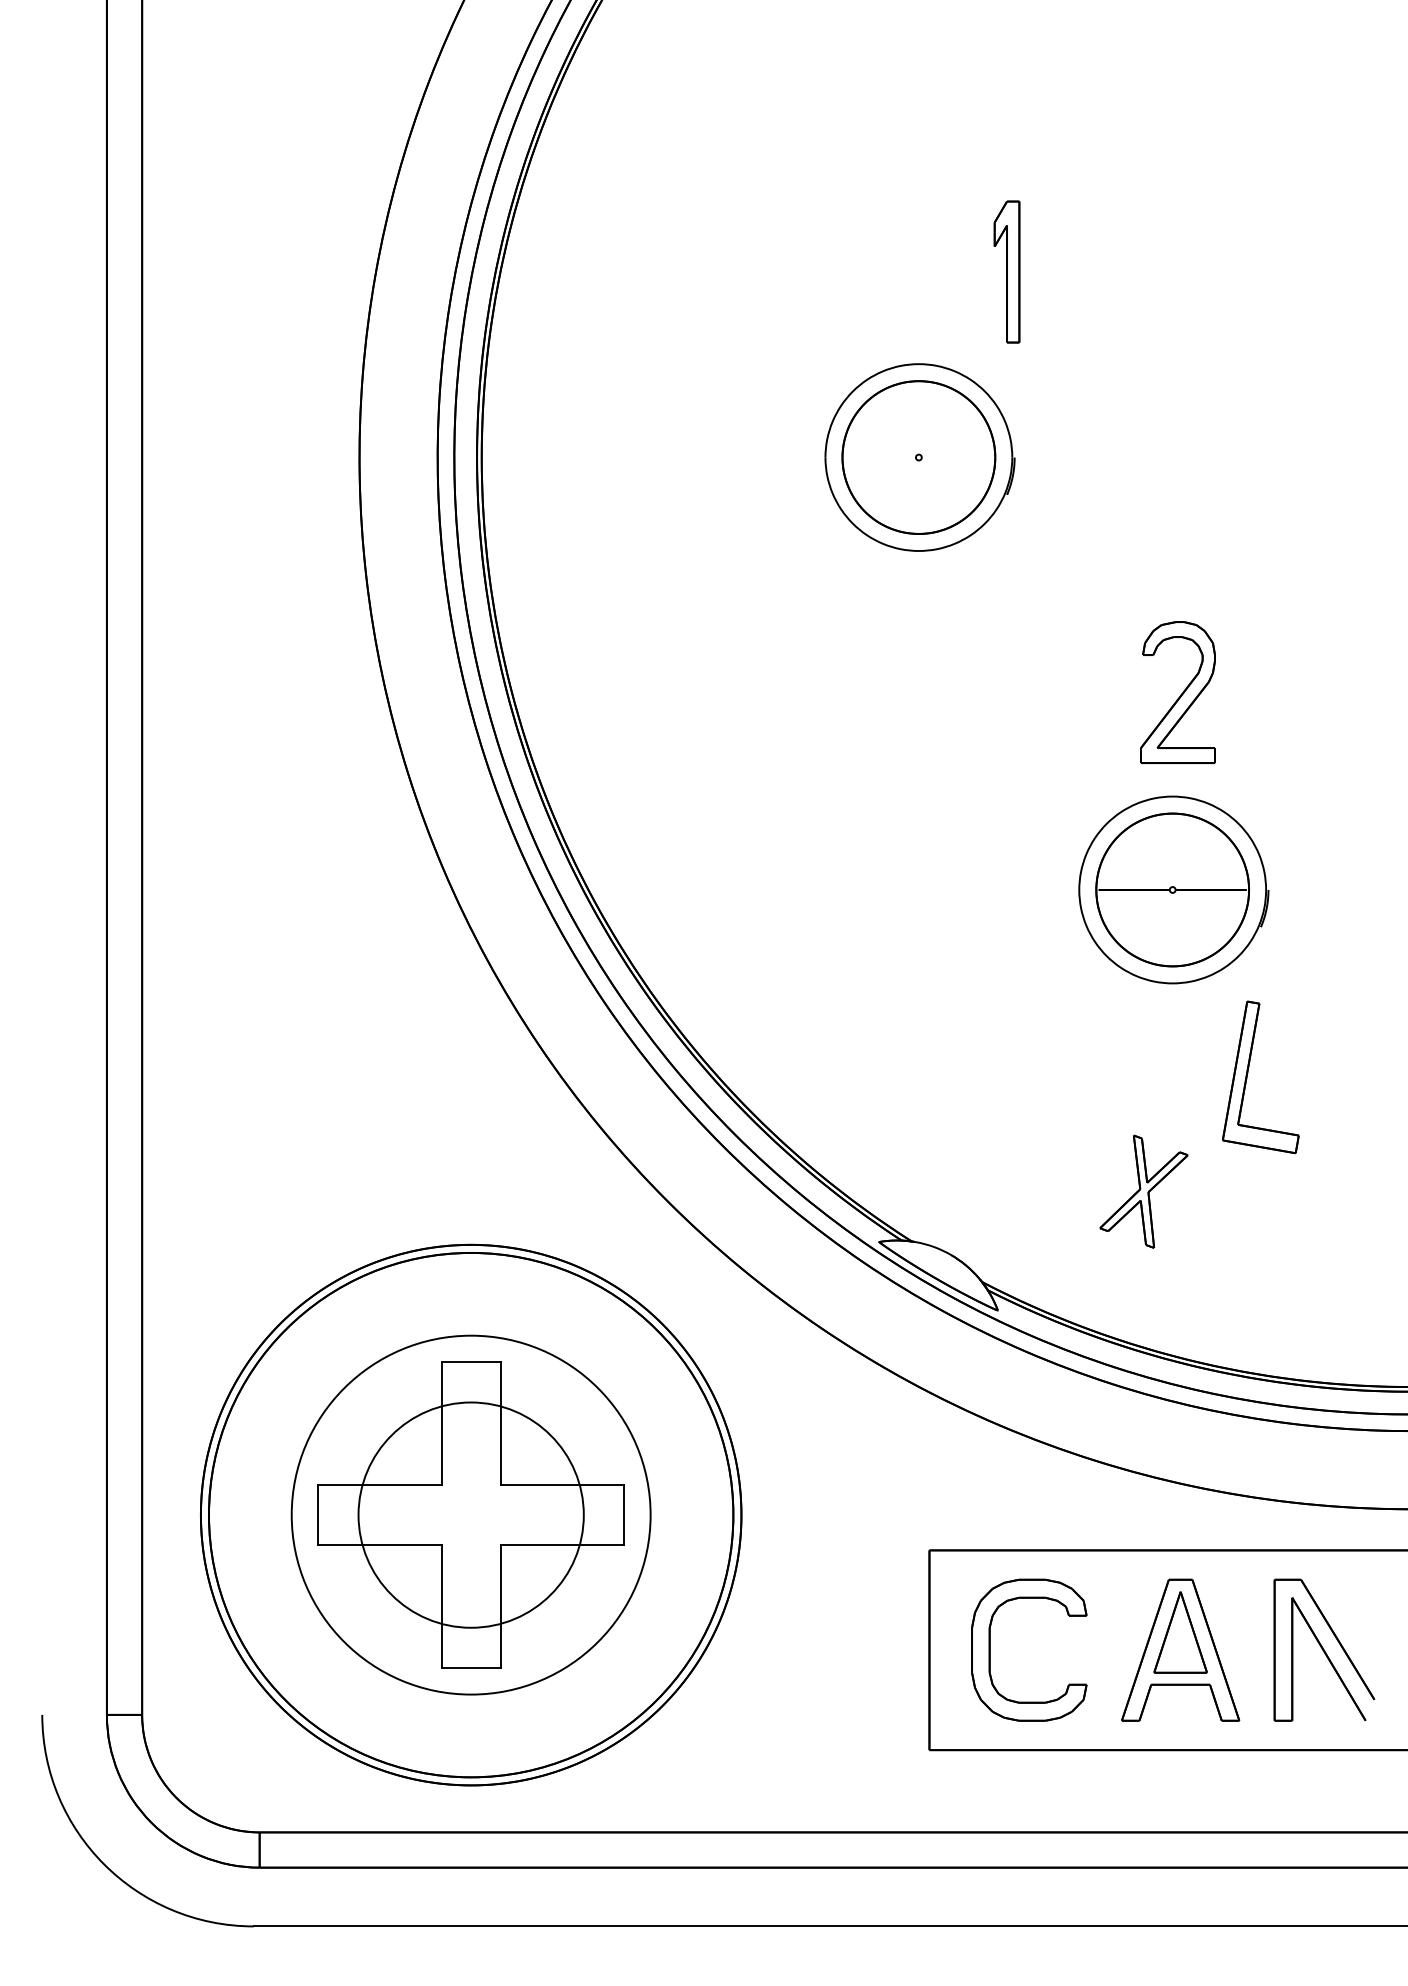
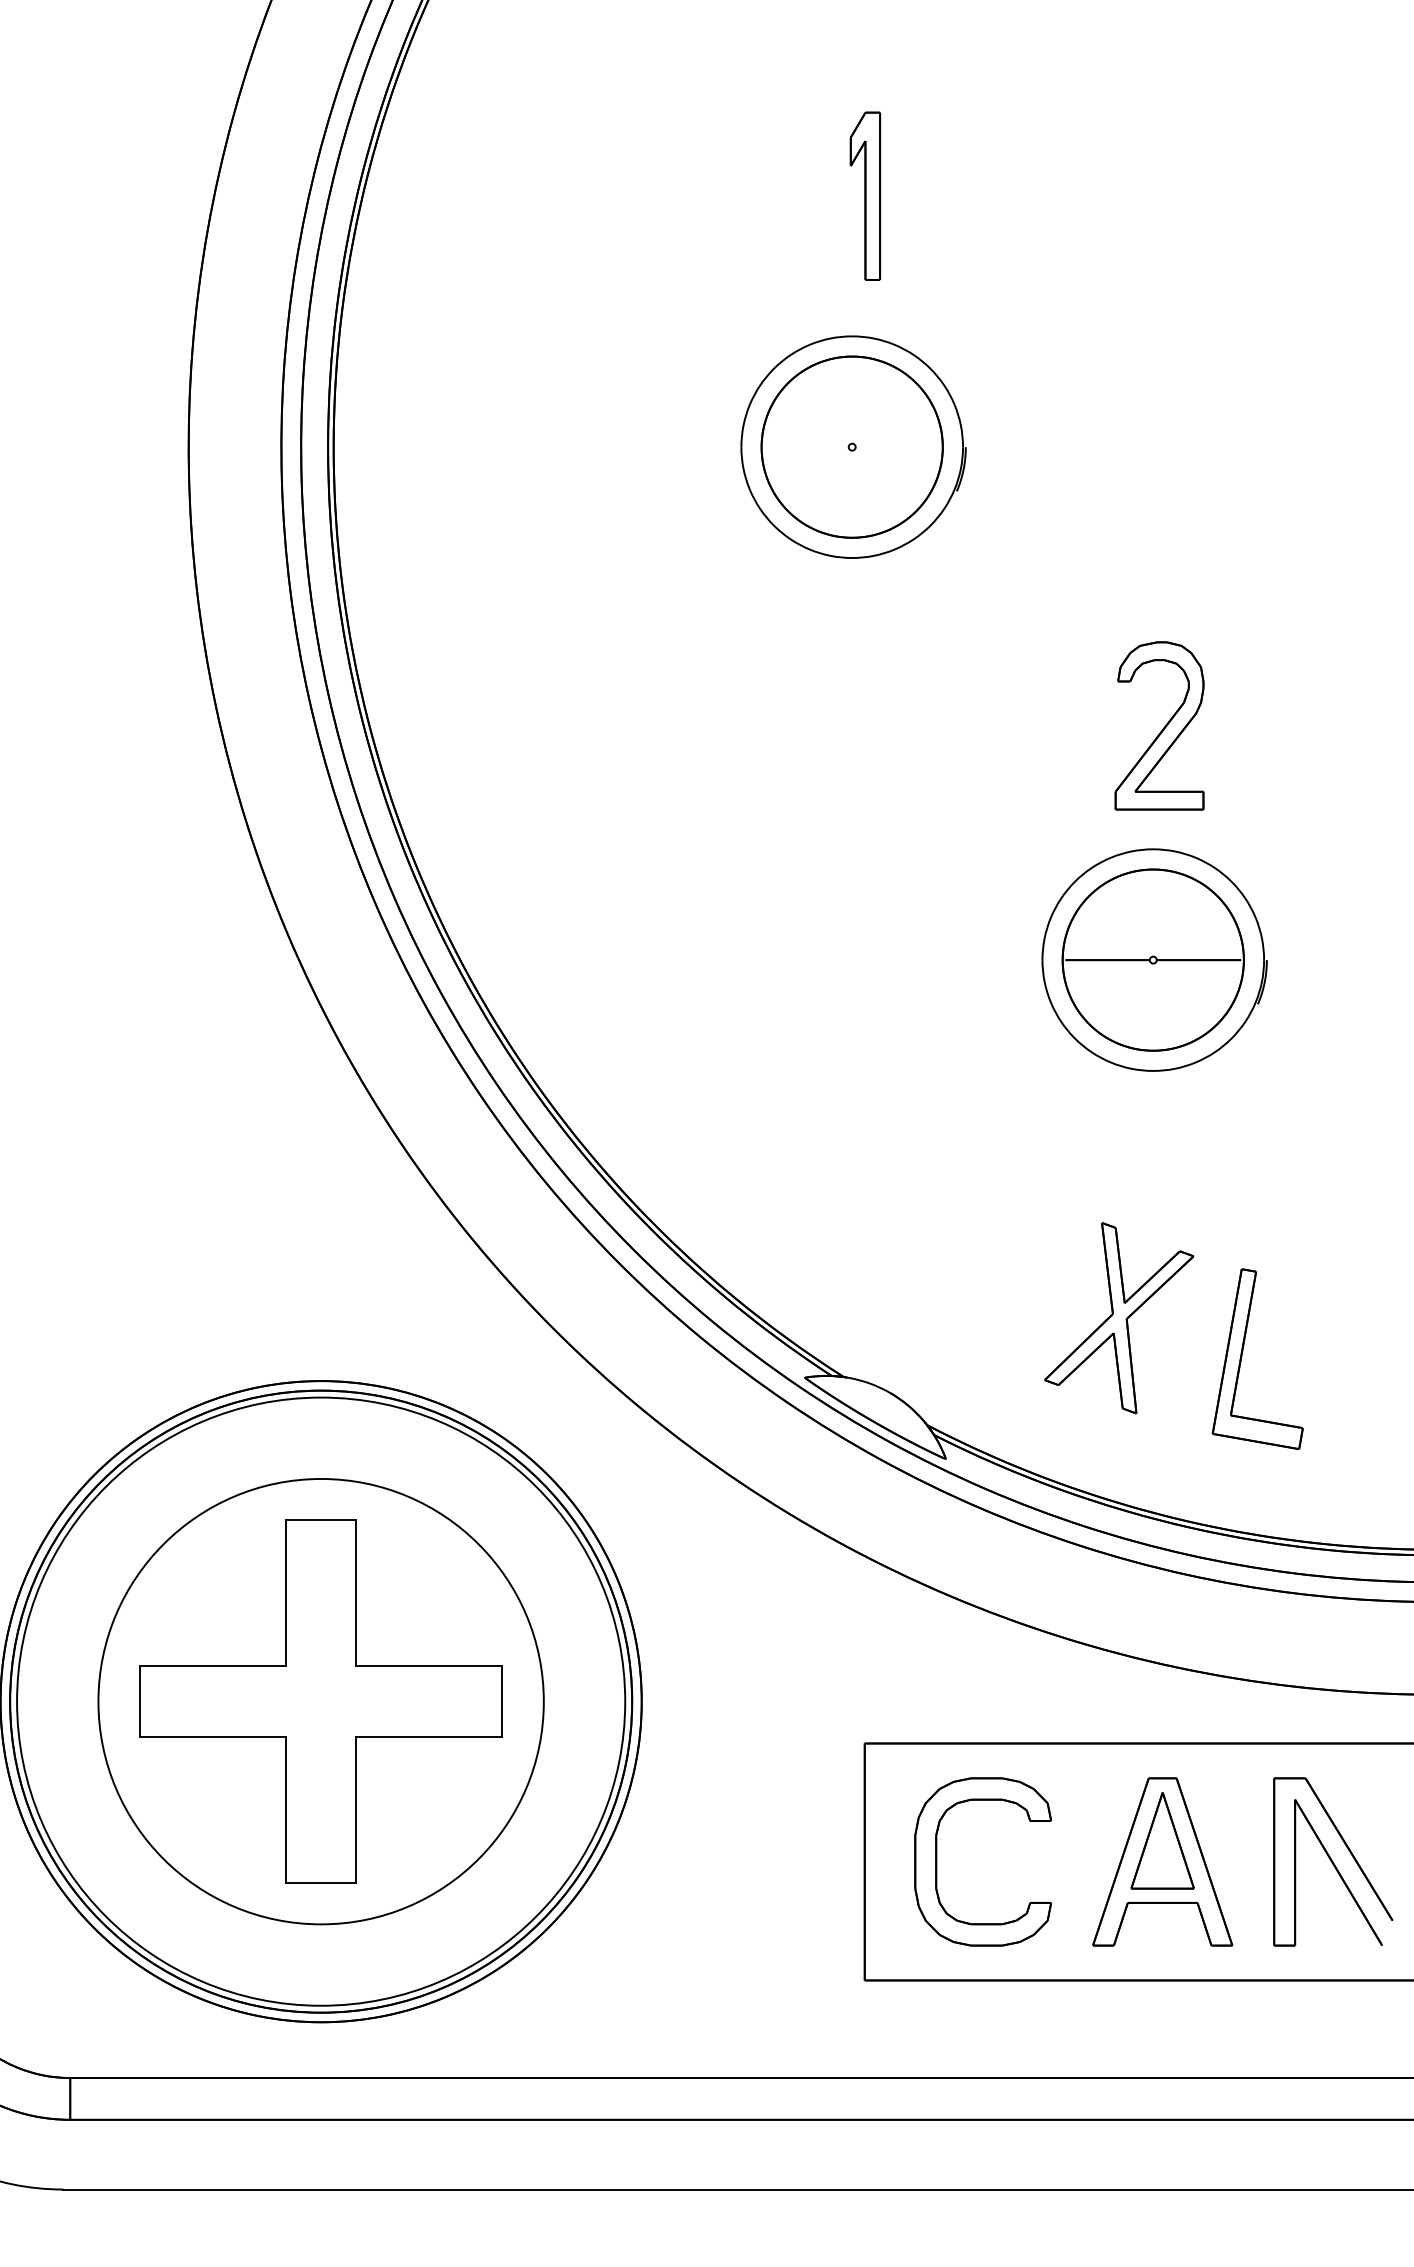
part: (1006, 271) -> (864, 195), moved
part: (1248, 1073) -> (1243, 1354), moved
part: (1143, 1191) -> (1118, 1317), size x1.43
circle: (470, 1514) -> (320, 1700), size x1.43
circle: (470, 1514) -> (320, 1700), size x1.67

